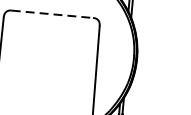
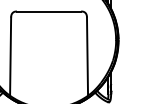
line: (52, 14) -> (49, 11), dashed -> solid

